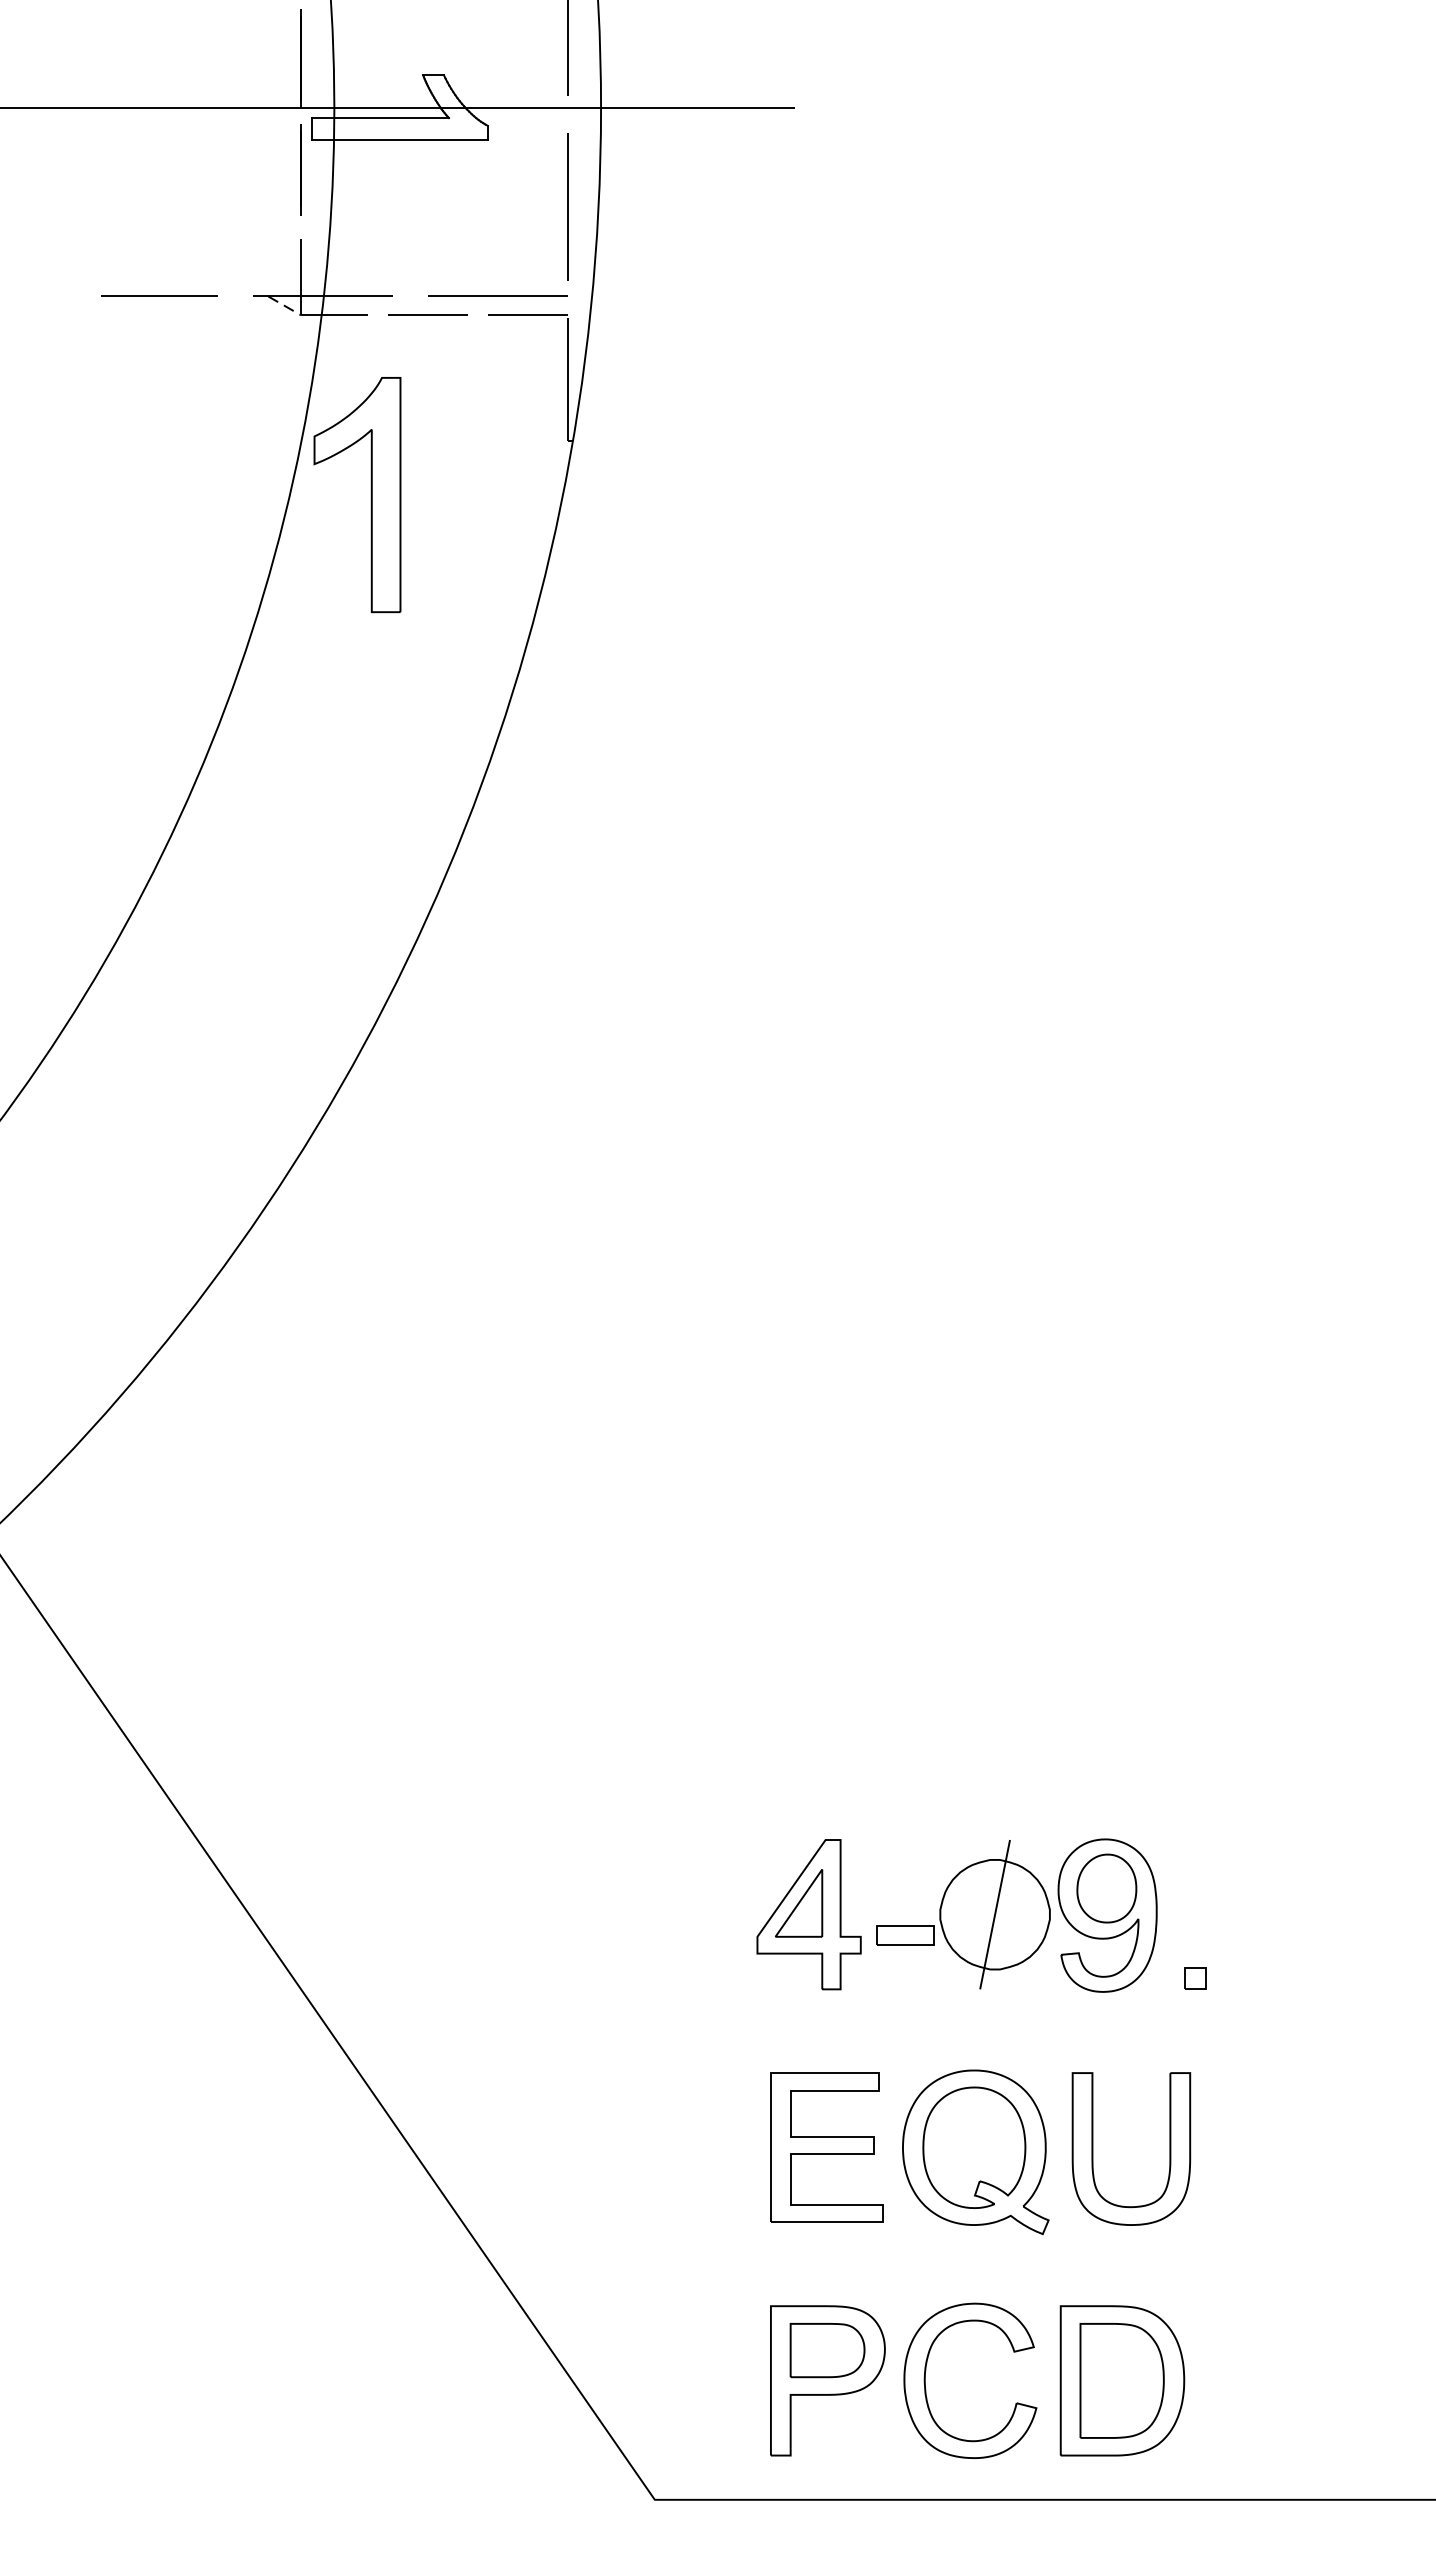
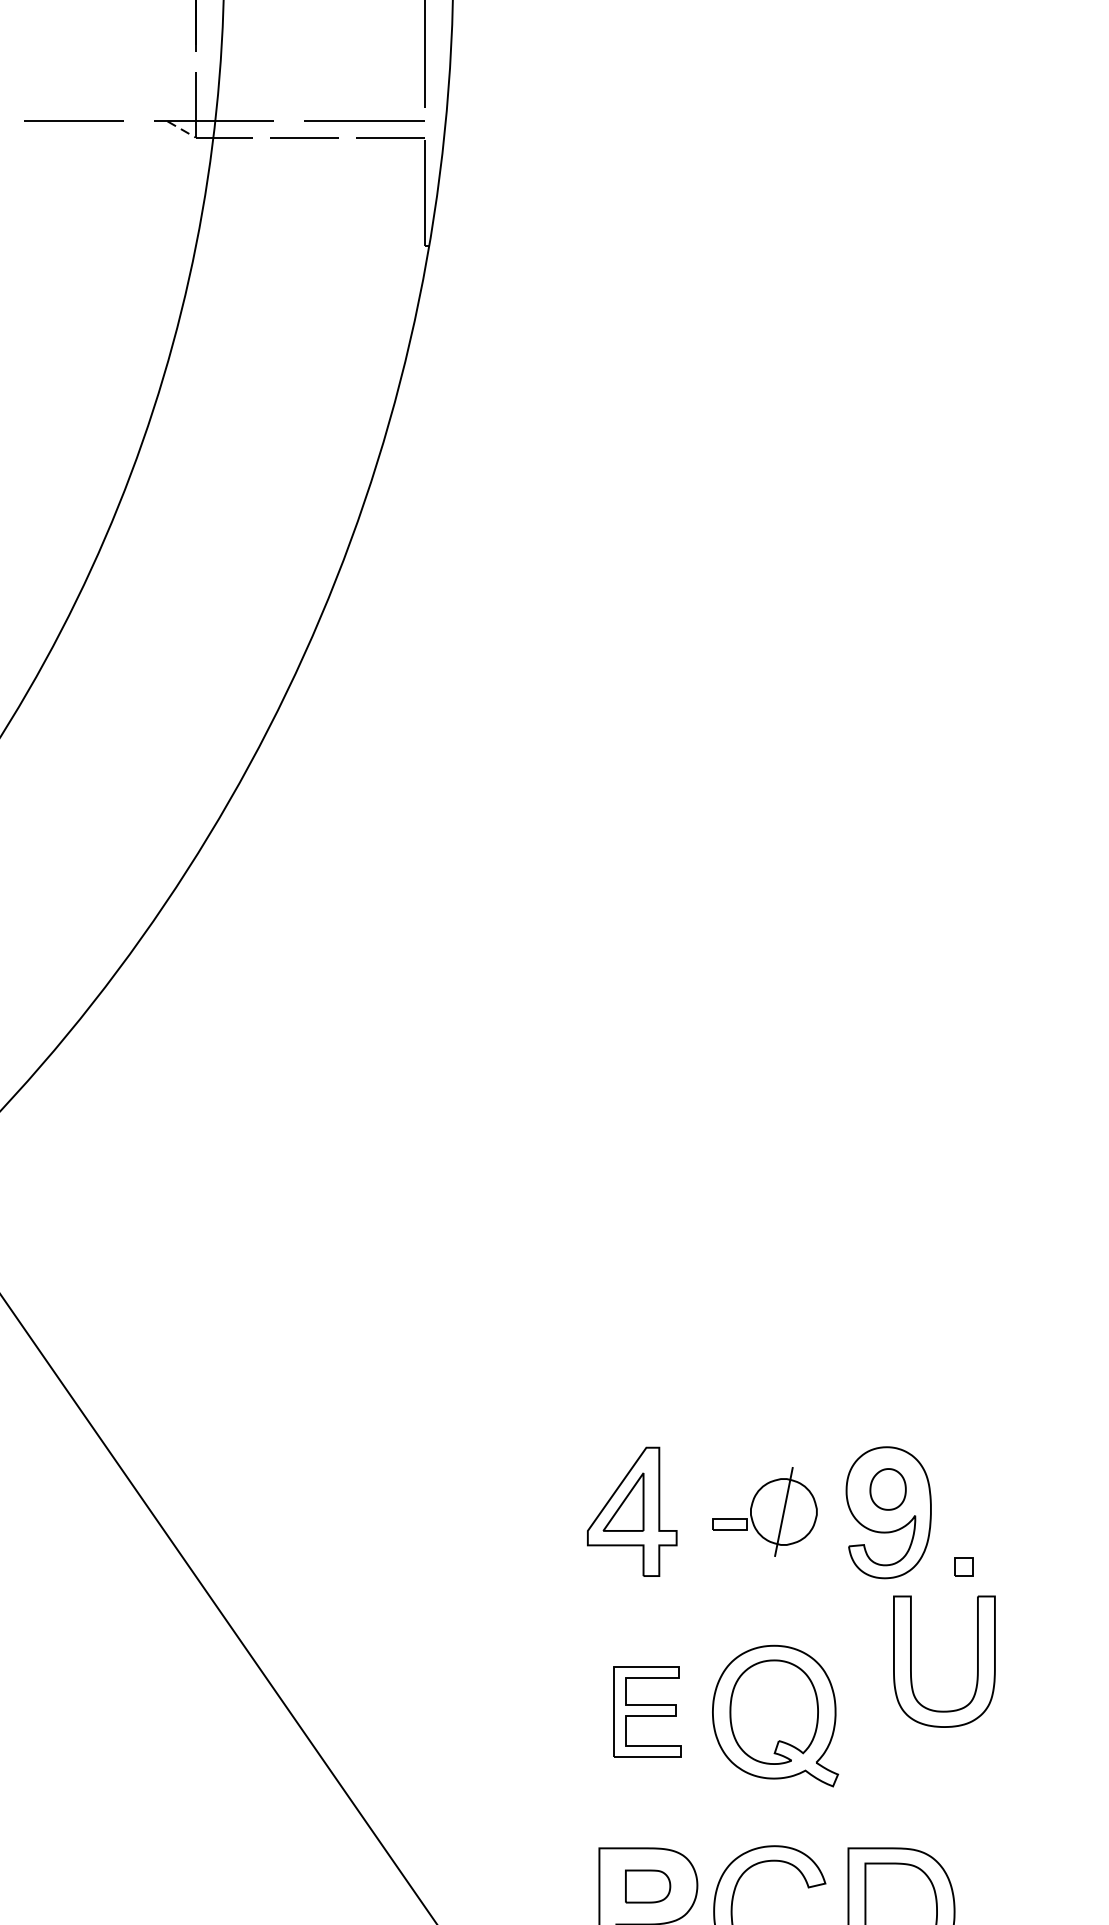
part: (370, 495) -> (255, 292), removed
part: (1106, 1888) -> (887, 1489), size x0.7
part: (963, 1914) -> (764, 1511), size x0.7
part: (826, 2147) -> (647, 1711), size x0.7
part: (1093, 2148) -> (911, 1661), moved
part: (827, 2350) -> (648, 1886), size x0.7

